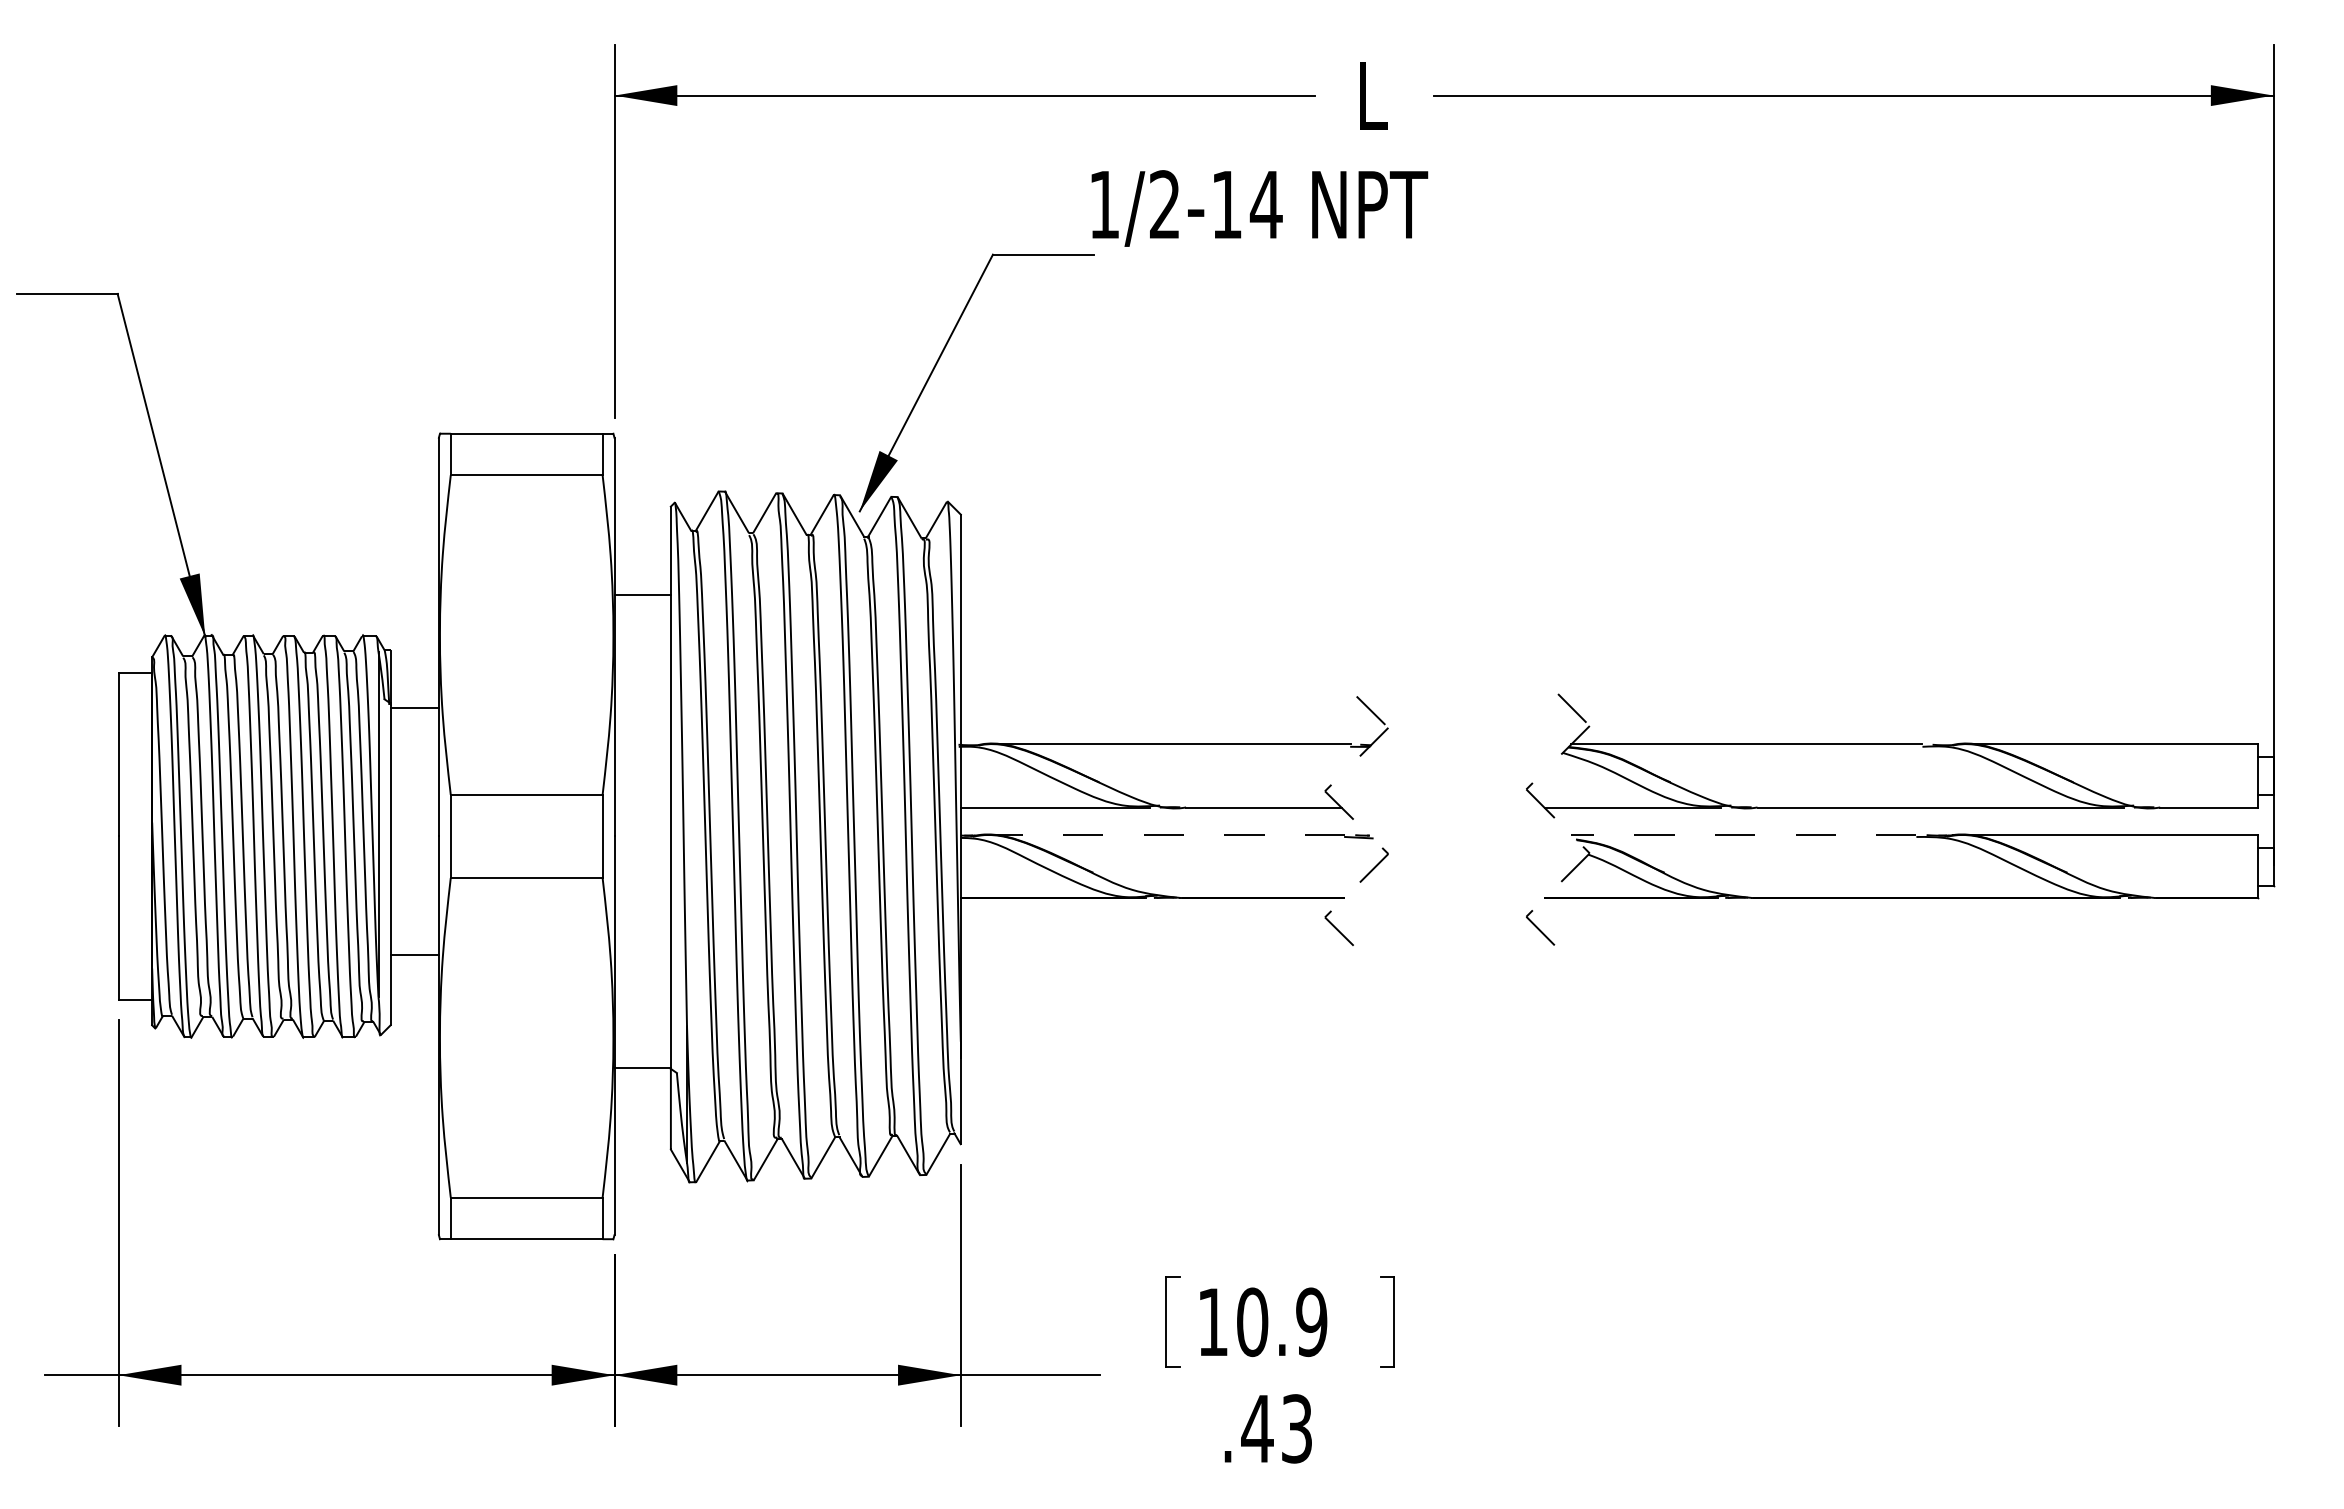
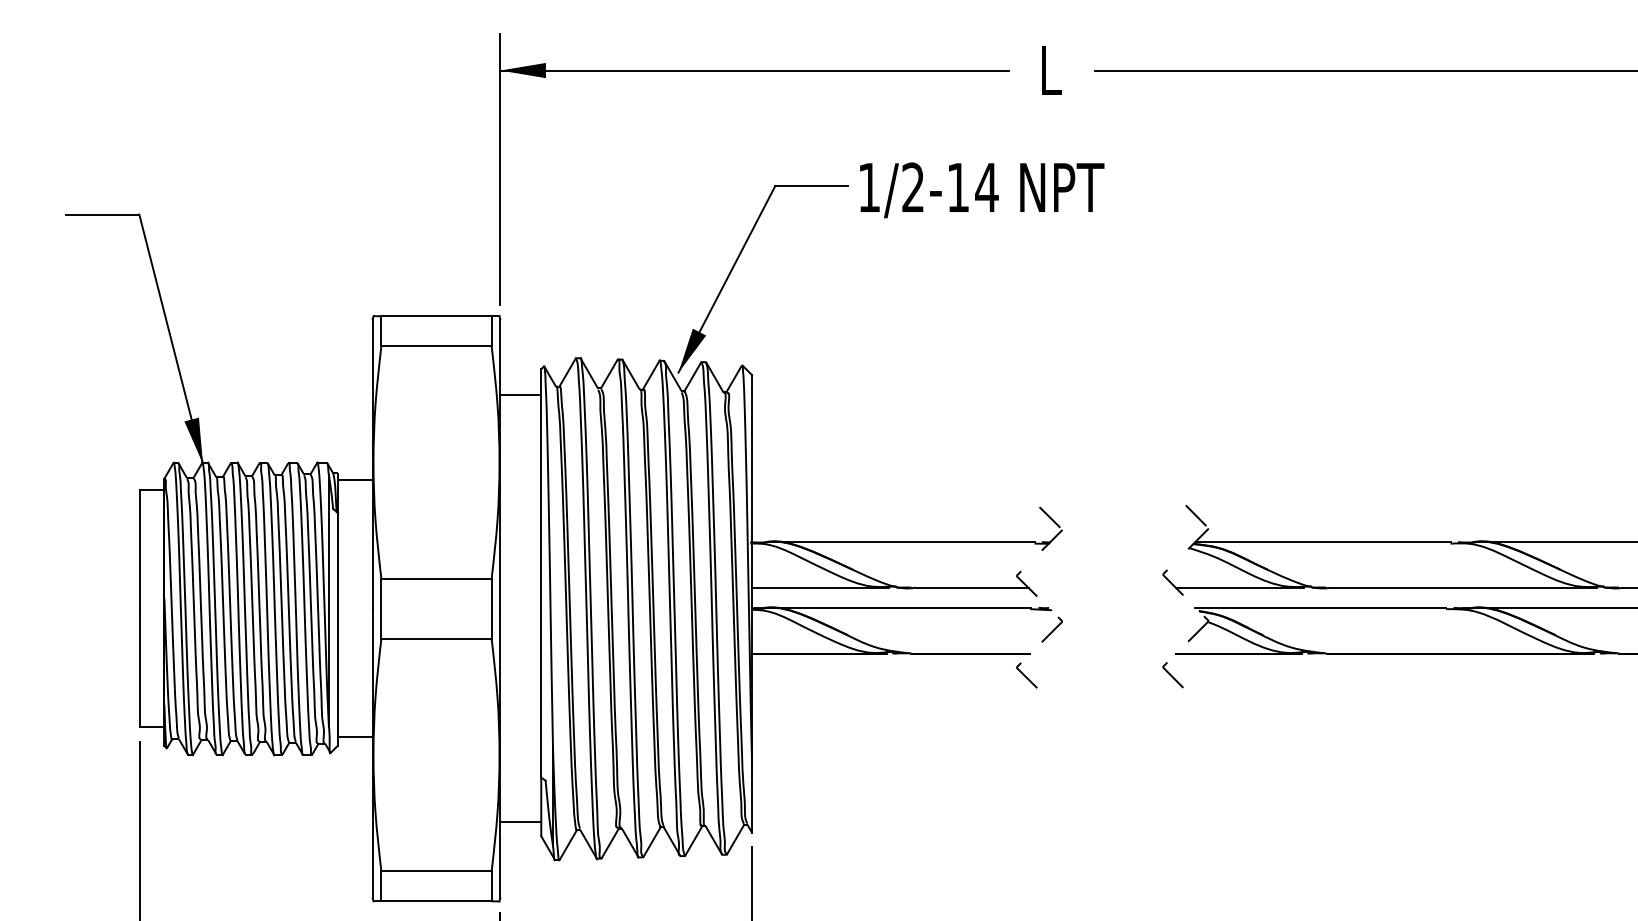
text: (1259, 208) -> (981, 190), moved
line: (642, 595) -> (520, 395), moved
line: (414, 707) -> (355, 480), moved
line: (1162, 834) -> (898, 607), dashed -> solid
line: (1743, 834) -> (1320, 607), dashed -> solid
line: (414, 955) -> (355, 737), moved
line: (642, 1068) -> (520, 822), moved

